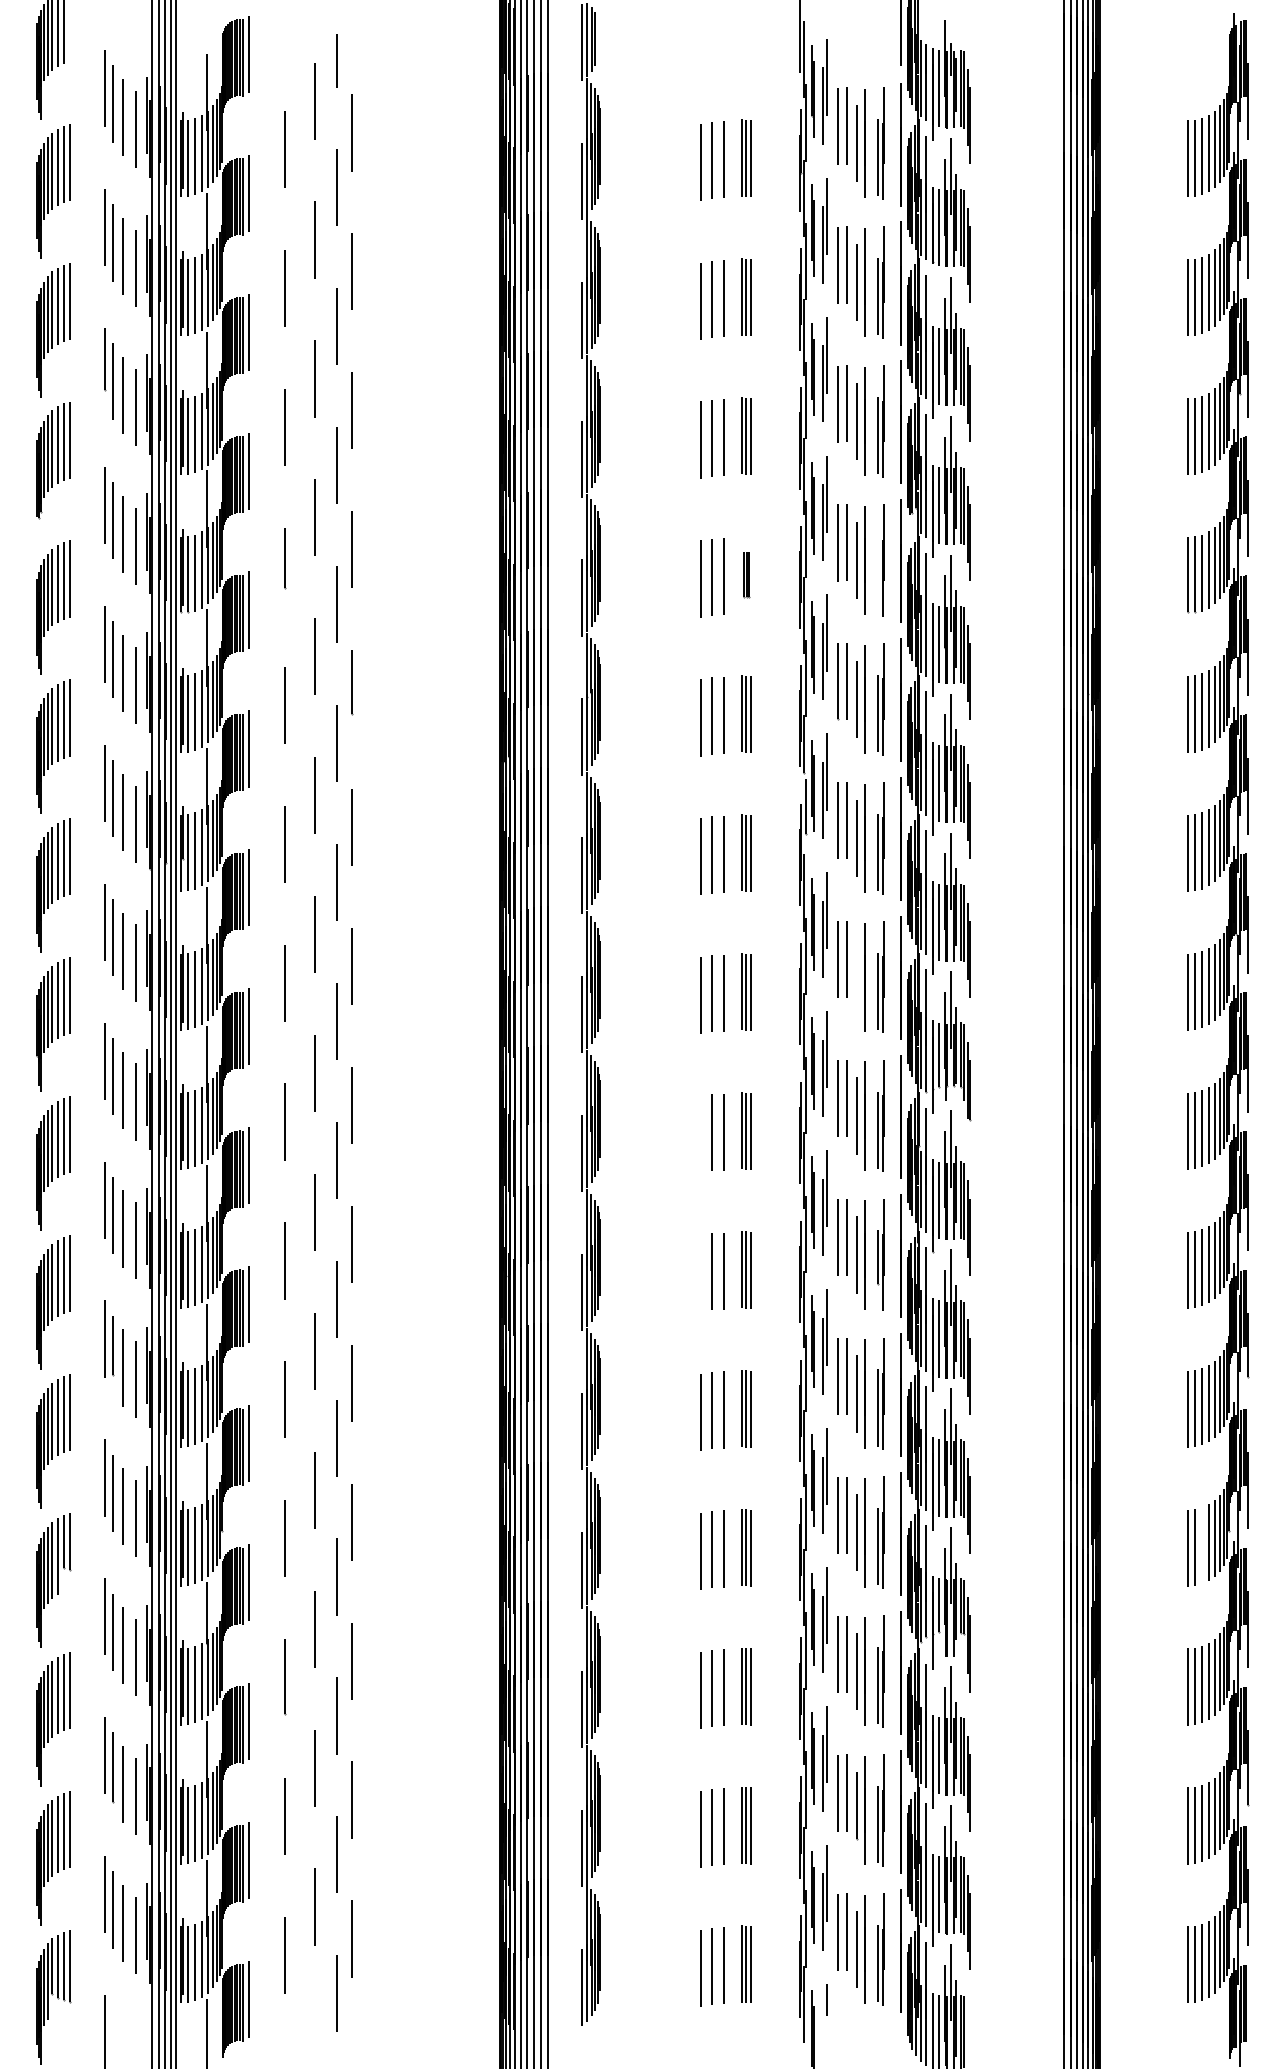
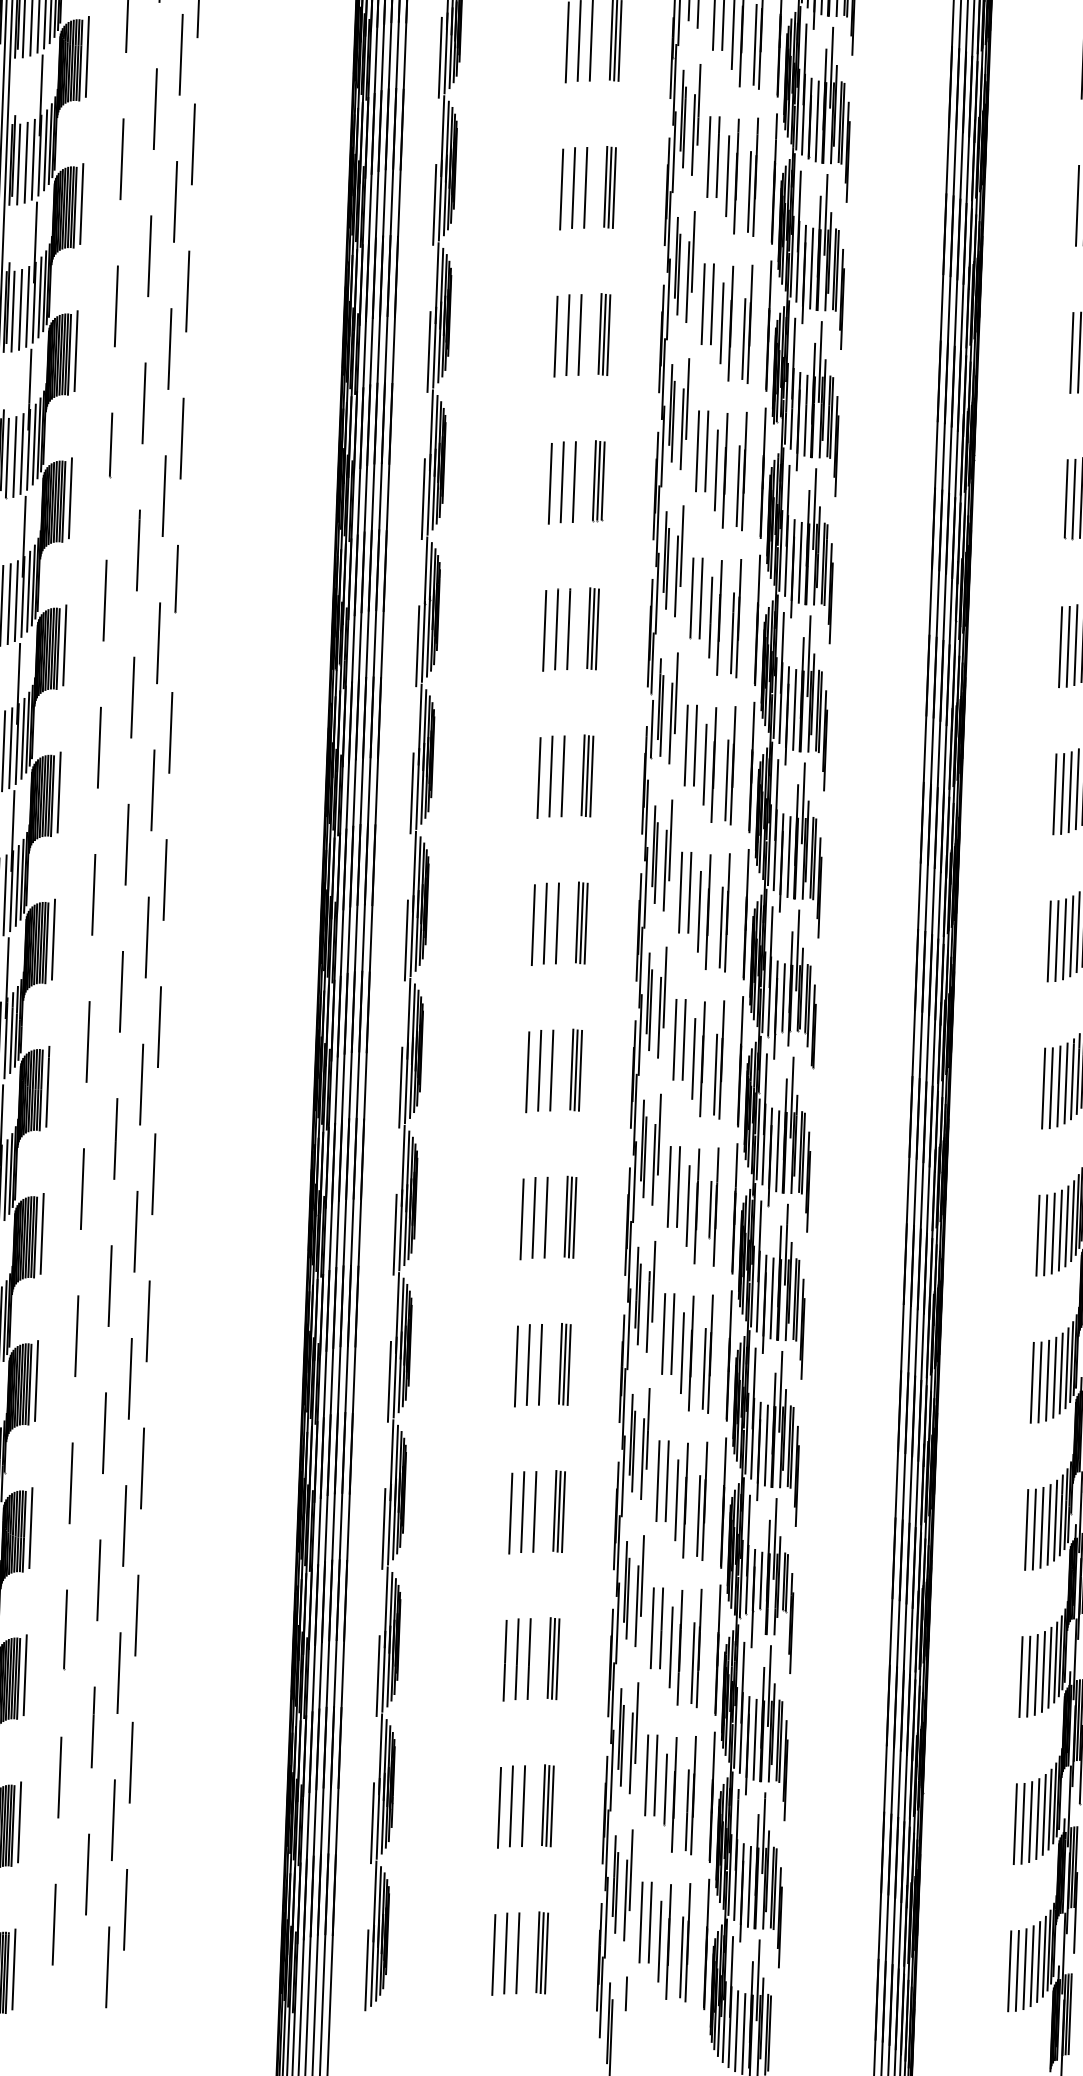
part: (746, 574) -> (598, 480), size x1.67
line: (878, 574) -> (738, 486), added
line: (856, 976) -> (698, 911), added
line: (700, 1134) -> (527, 1072), added
line: (700, 1273) -> (521, 1219), added
line: (1202, 1545) -> (1042, 1527), added

